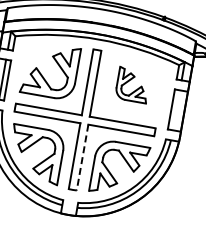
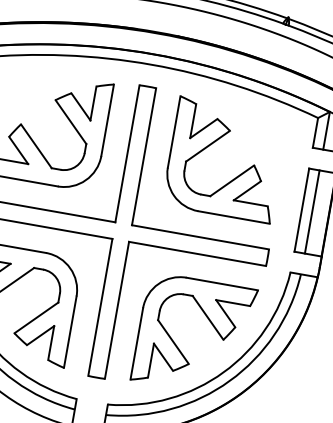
part: (130, 84) -> (216, 158), size x1.67
line: (175, 110) -> (310, 212), added
line: (82, 158) -> (116, 312), dashed -> solid

